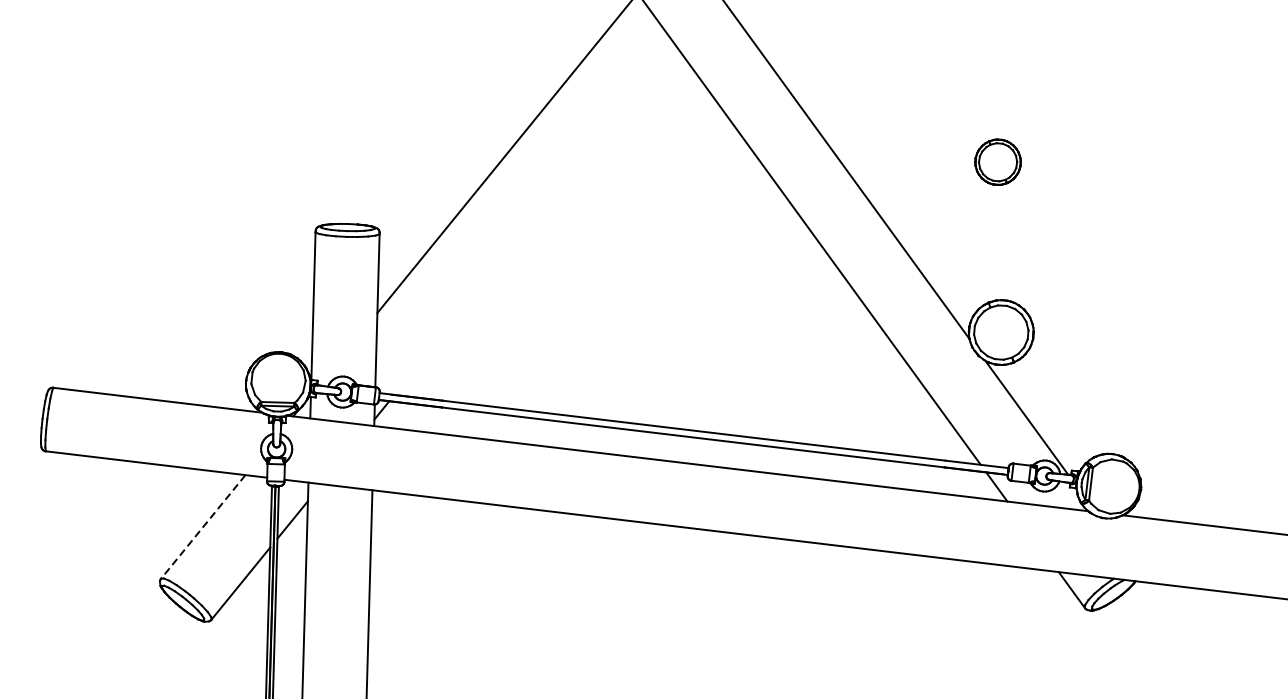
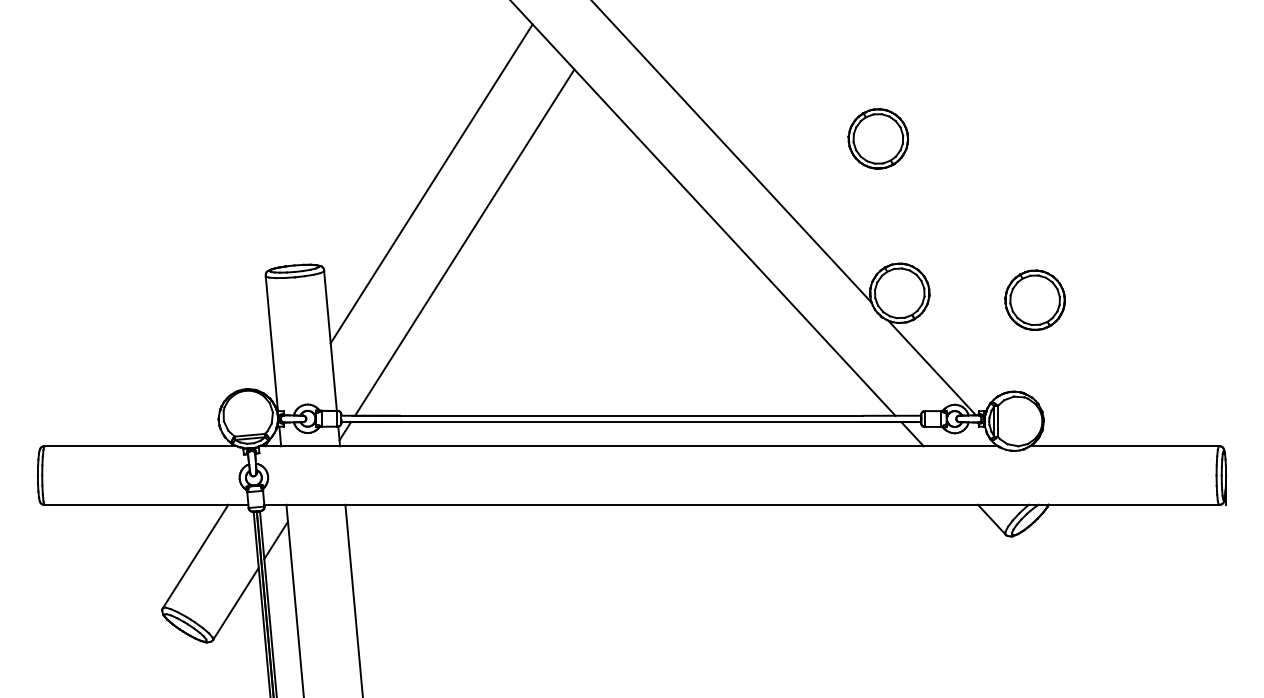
part: (998, 161) -> (878, 138), size x1.43
line: (535, 221) -> (464, 242), added
part: (1146, 356) -> (1034, 299), added
line: (203, 526) -> (195, 556), dashed -> solid

